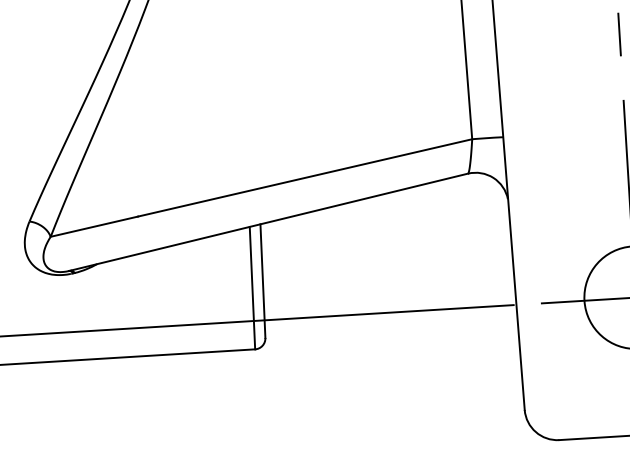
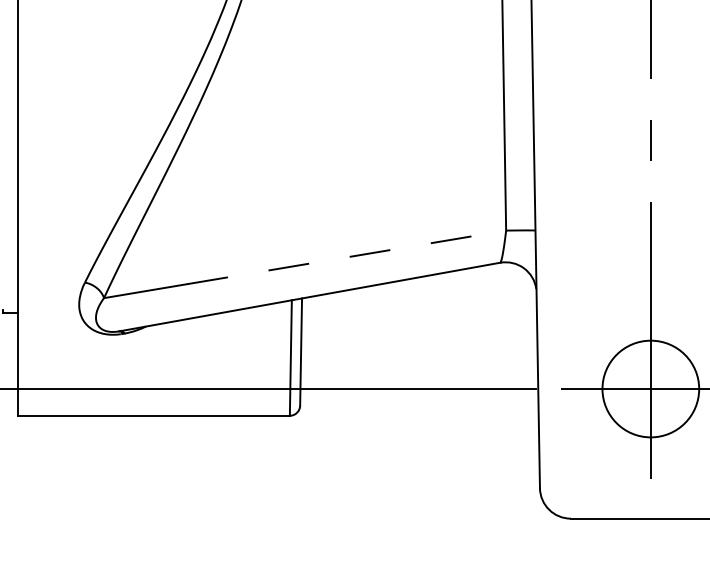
line: (304, 178) -> (346, 257), solid -> dashed

